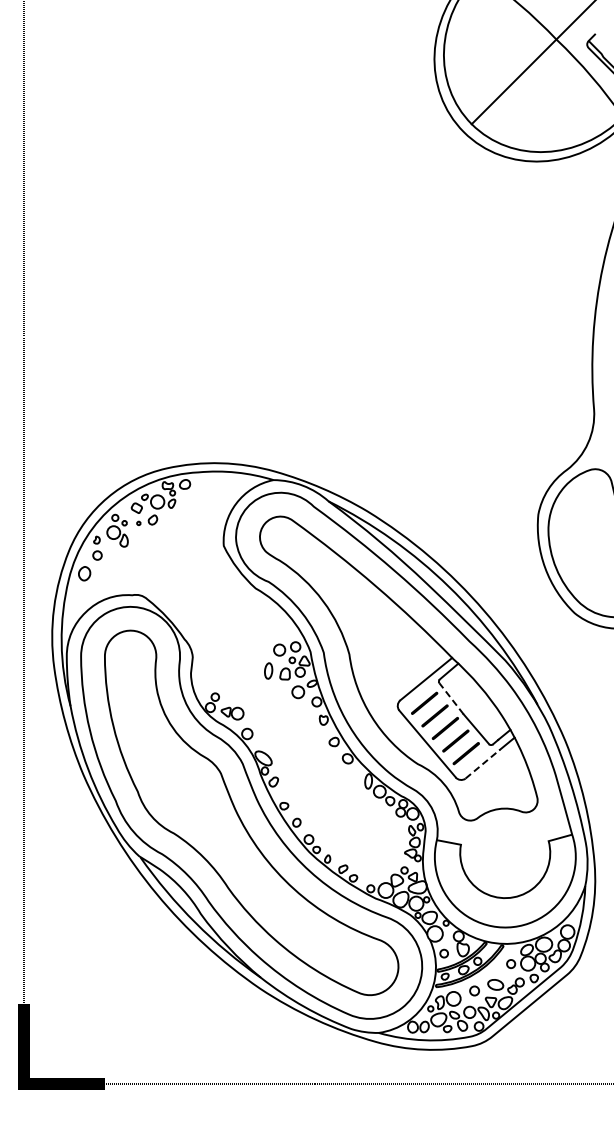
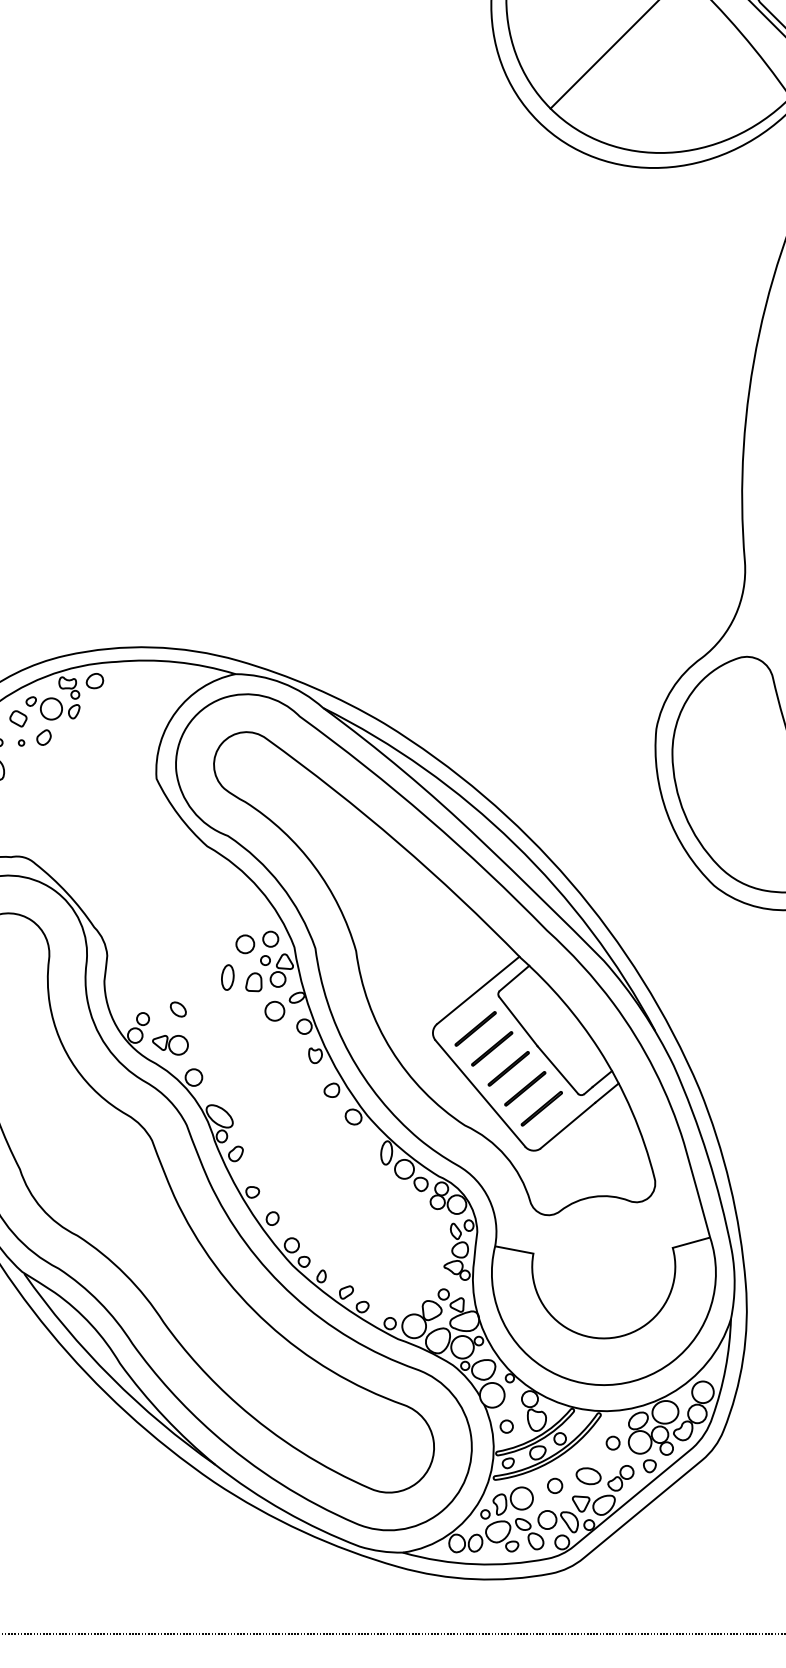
part: (237, 690) -> (178, 1008), added
line: (451, 698) -> (518, 1021), dashed -> solid
line: (483, 763) -> (569, 1124), dashed -> solid

